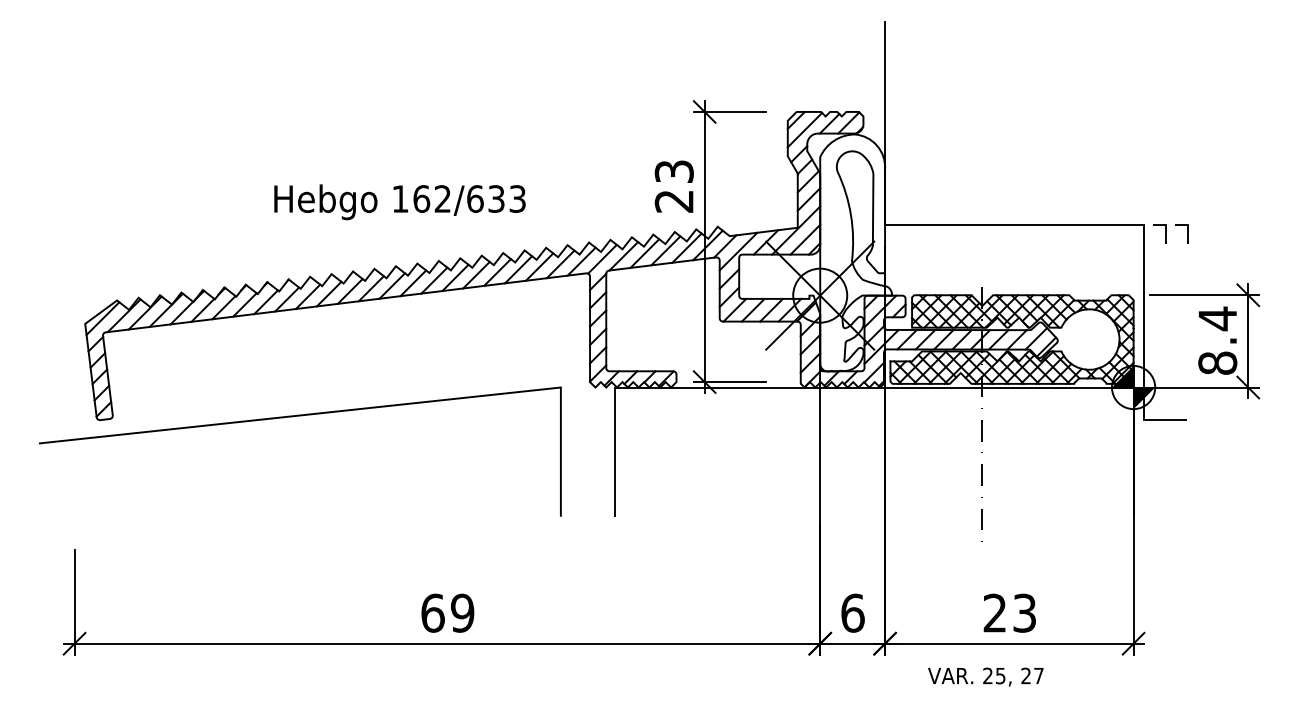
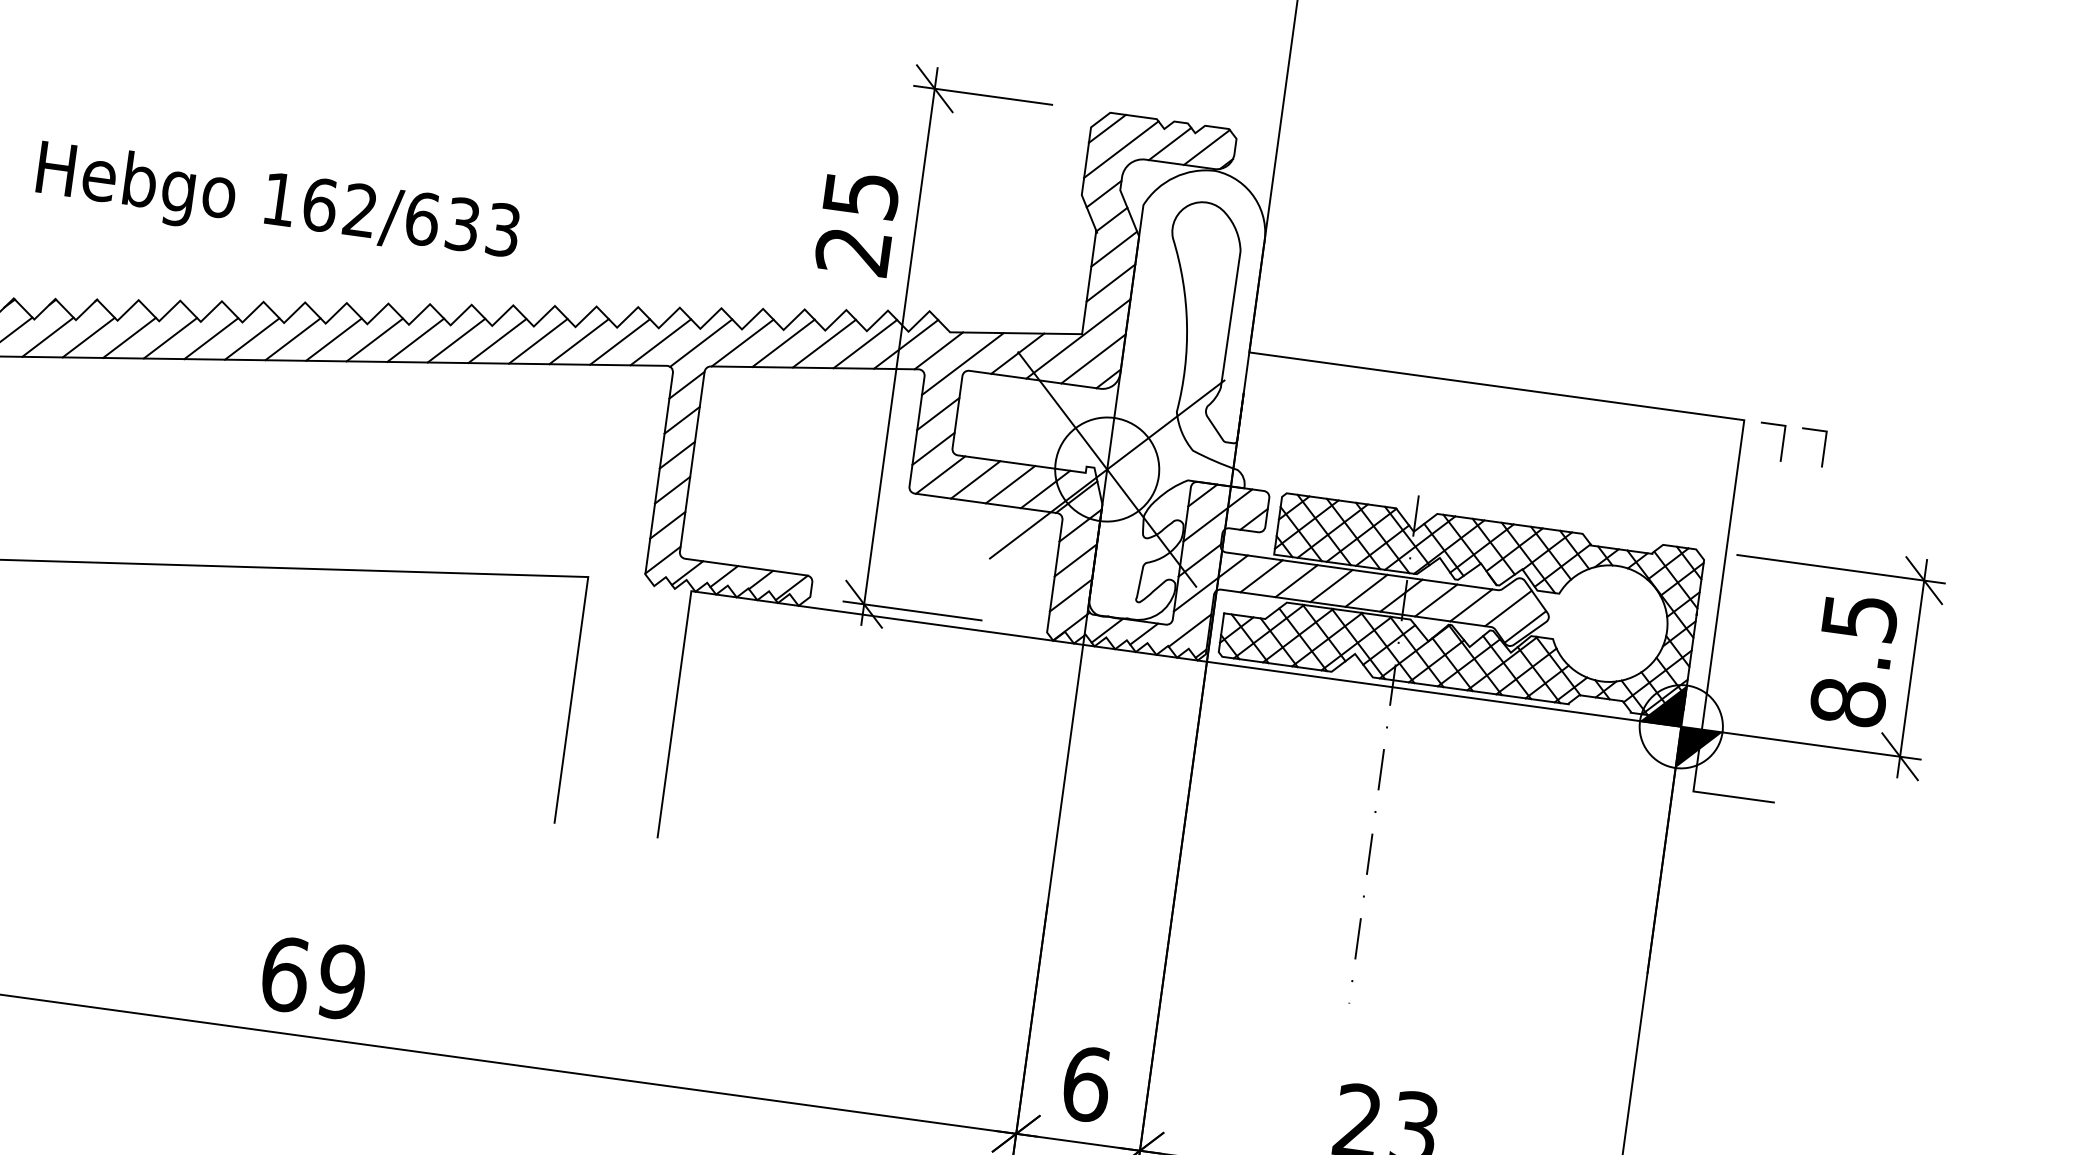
text: (673, 171) -> (859, 194), 23 -> 25
text: (399, 202) -> (276, 205), moved
text: (1217, 318) -> (1859, 616), 8.4 -> 8.5

